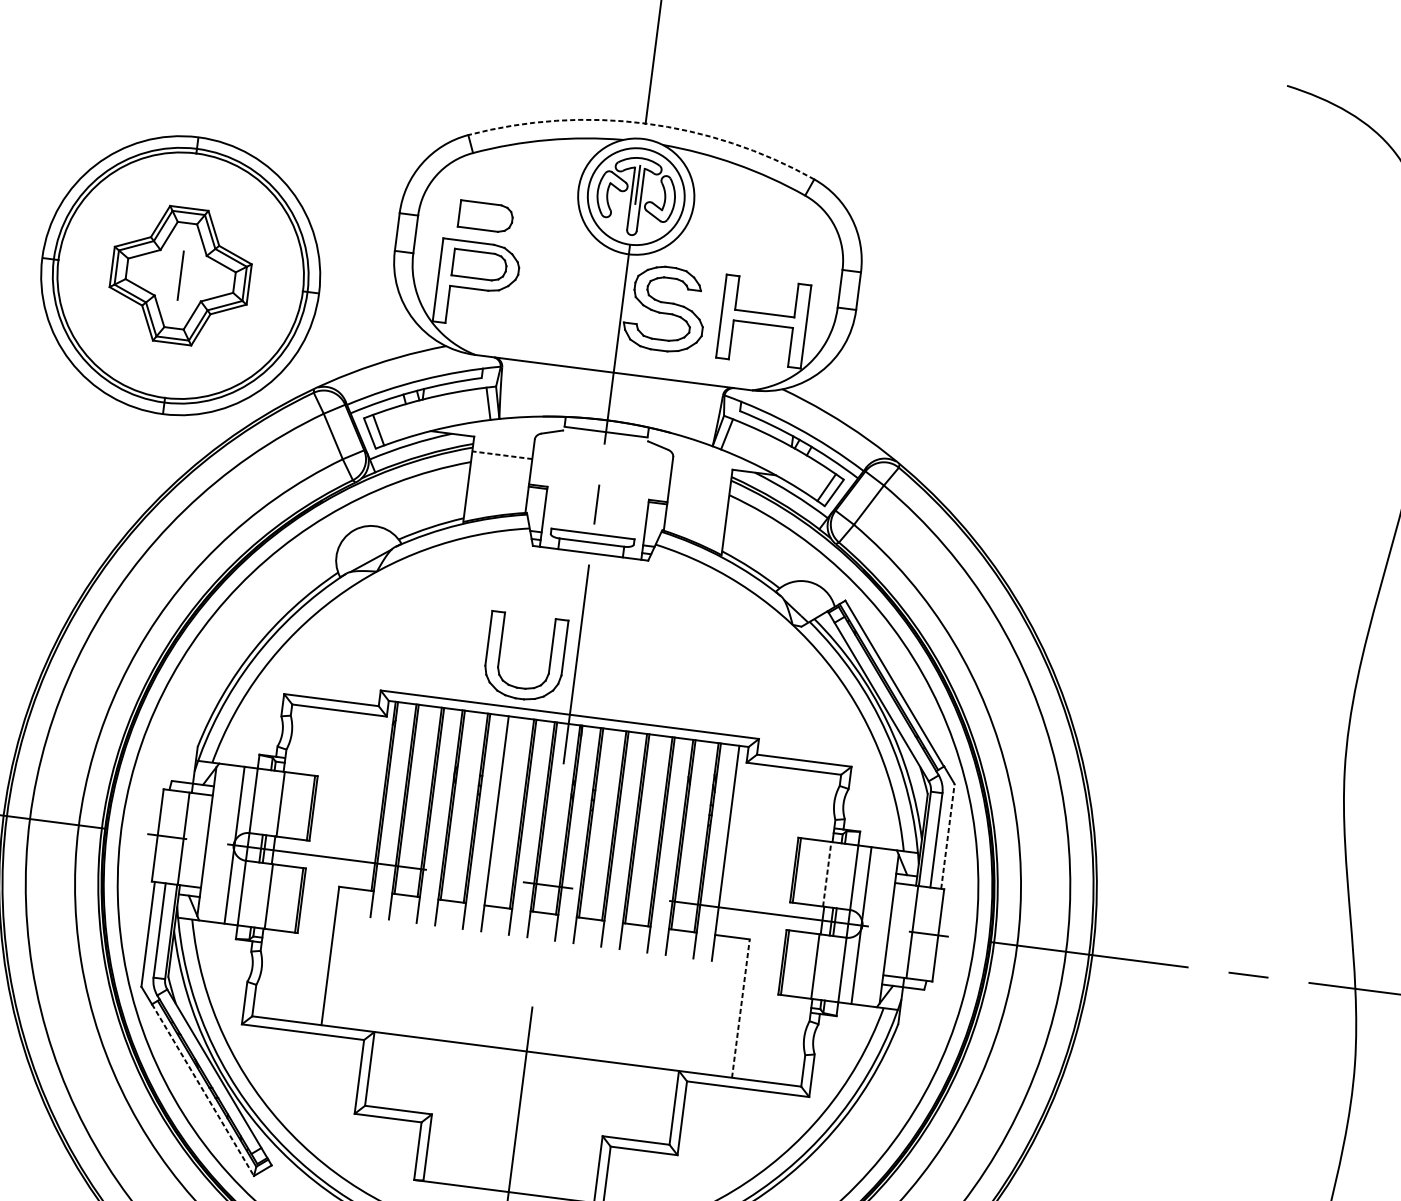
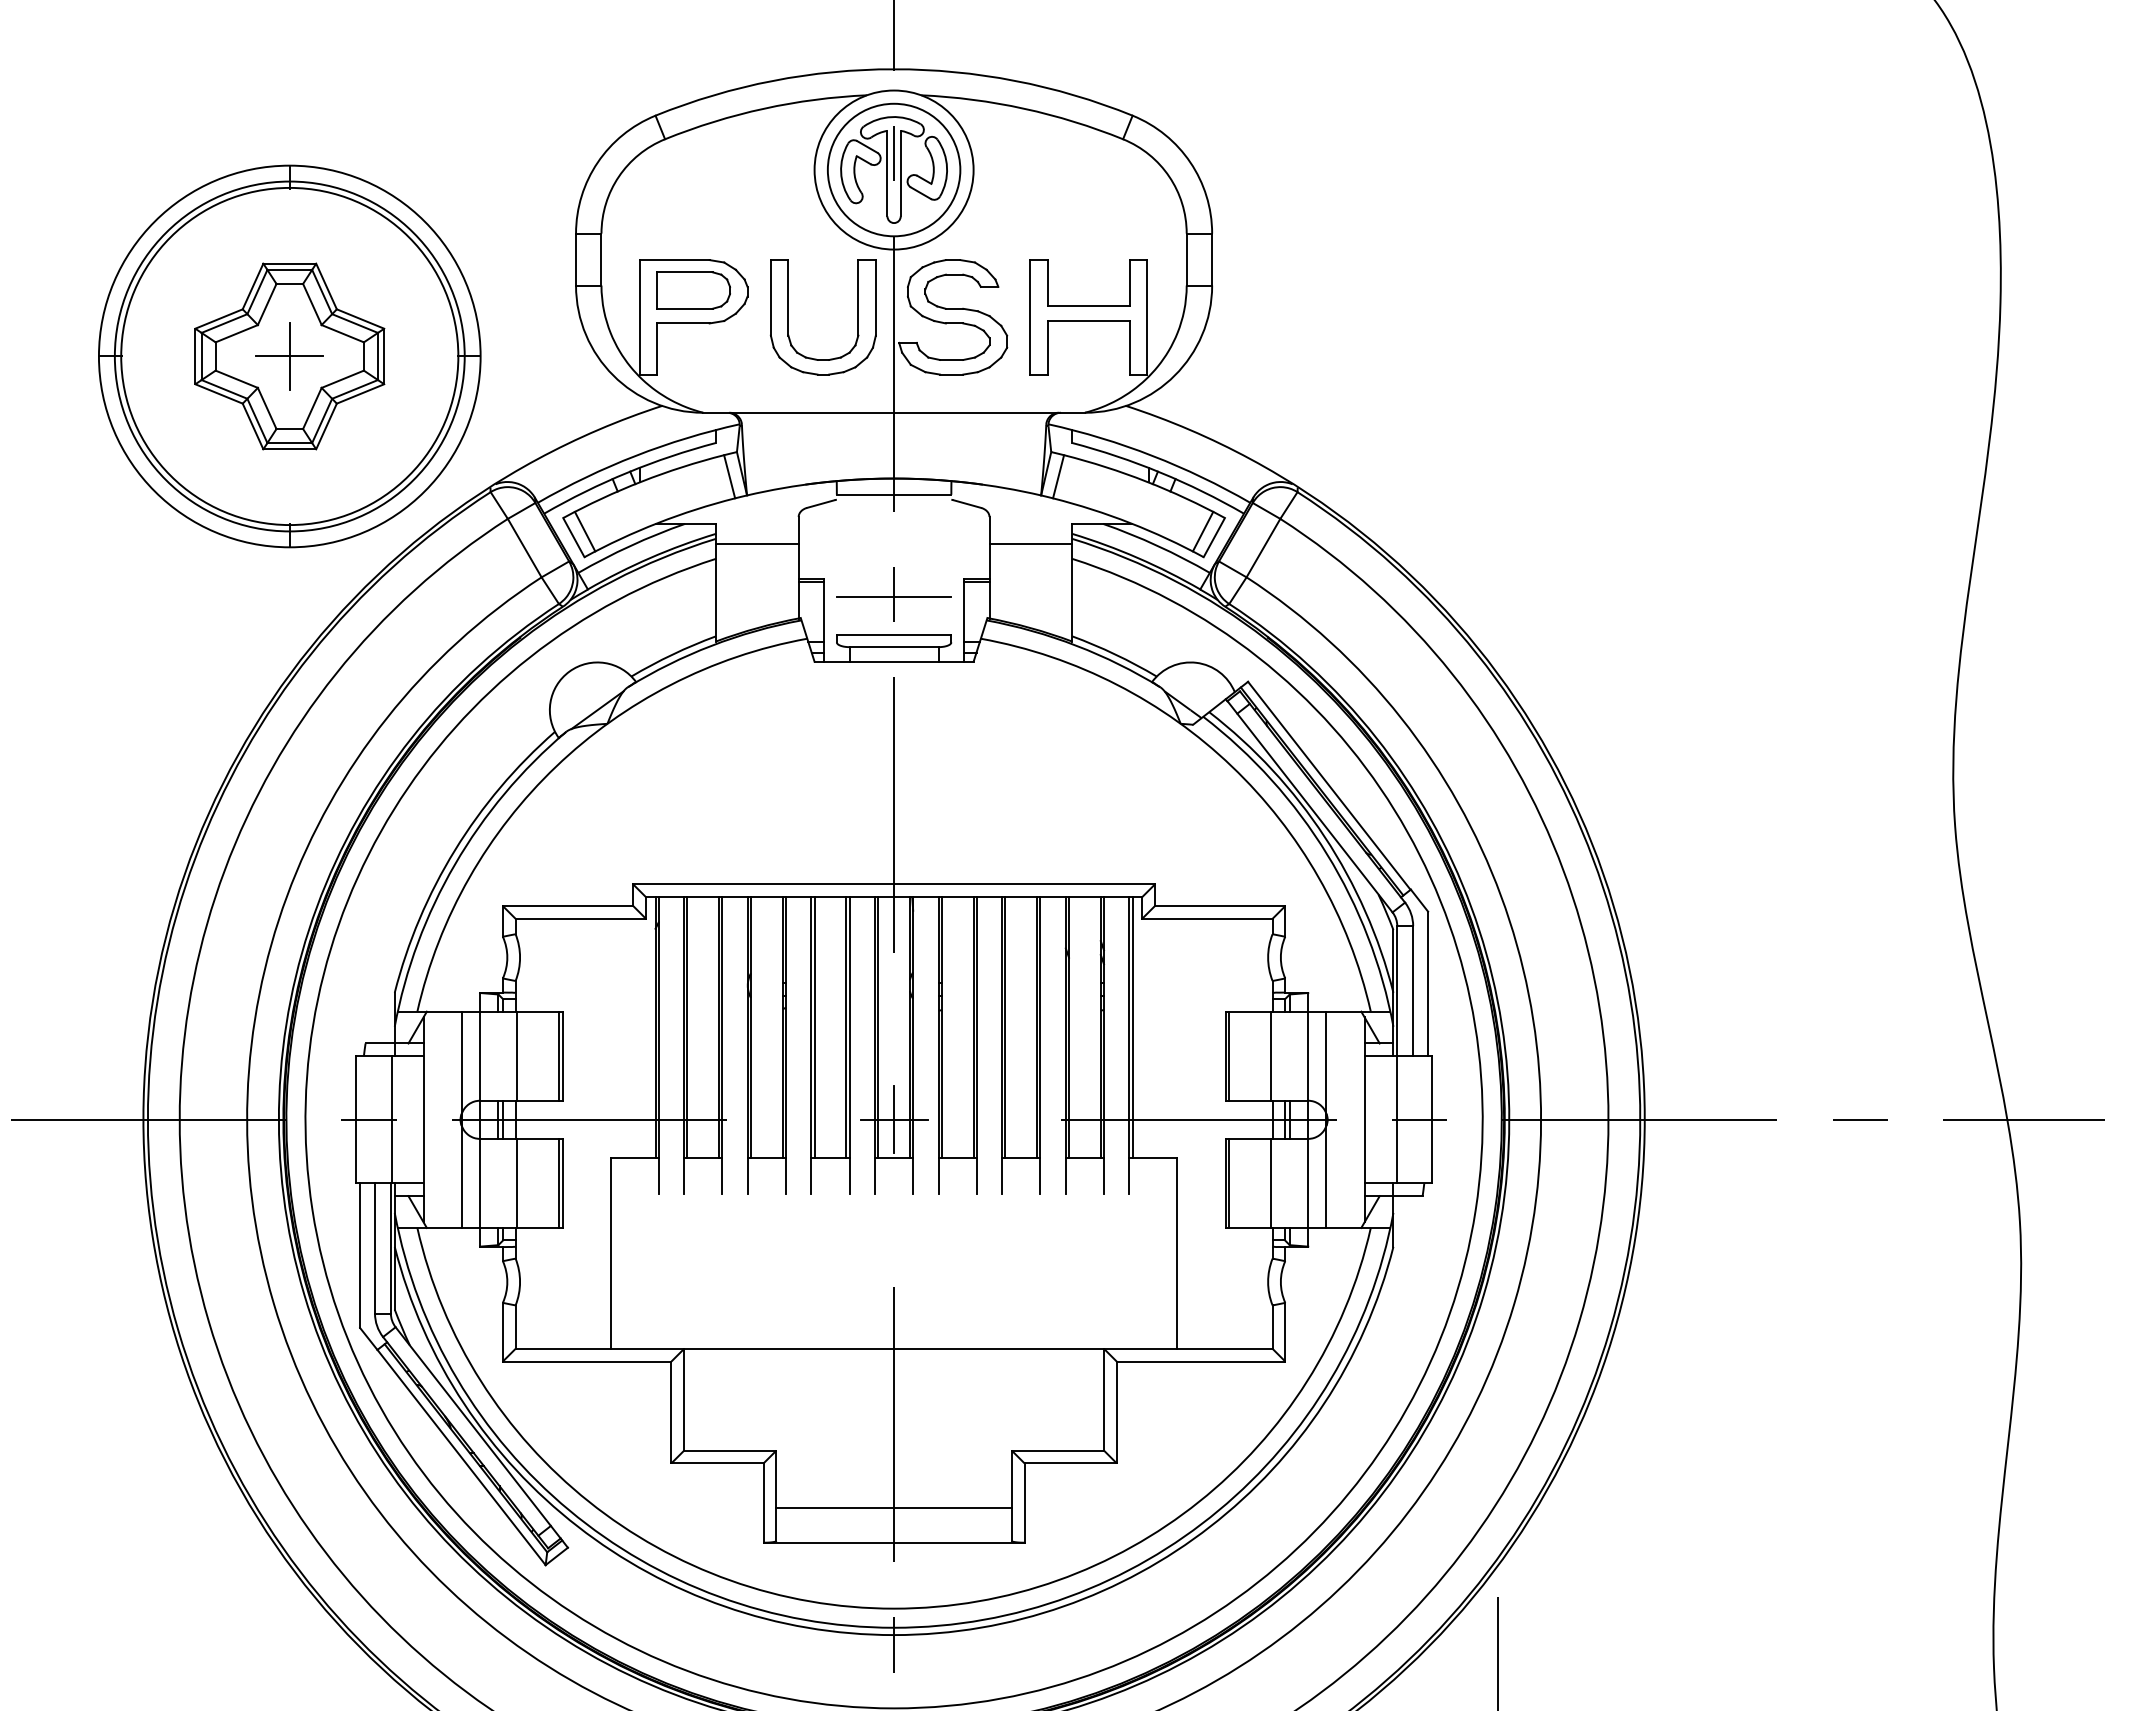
arc: (645, 123) -> (894, 69), dashed -> solid
part: (485, 216) -> (693, 223), removed
line: (180, 275) -> (289, 356), added
line: (501, 455) -> (756, 544), dashed -> solid
line: (700, 480) -> (1030, 544), added
line: (596, 506) -> (893, 597), added
part: (499, 654) -> (788, 317), moved
line: (498, 811) -> (814, 1027), added
line: (948, 836) -> (1428, 983), dashed -> solid
line: (729, 840) -> (1132, 1027), added
line: (826, 874) -> (1270, 1056), dashed -> solid
line: (548, 885) -> (894, 1119), added
line: (741, 1007) -> (1177, 1252), dashed -> solid
line: (202, 1090) -> (461, 1457), dashed -> solid
line: (511, 1166) -> (893, 1507), added

